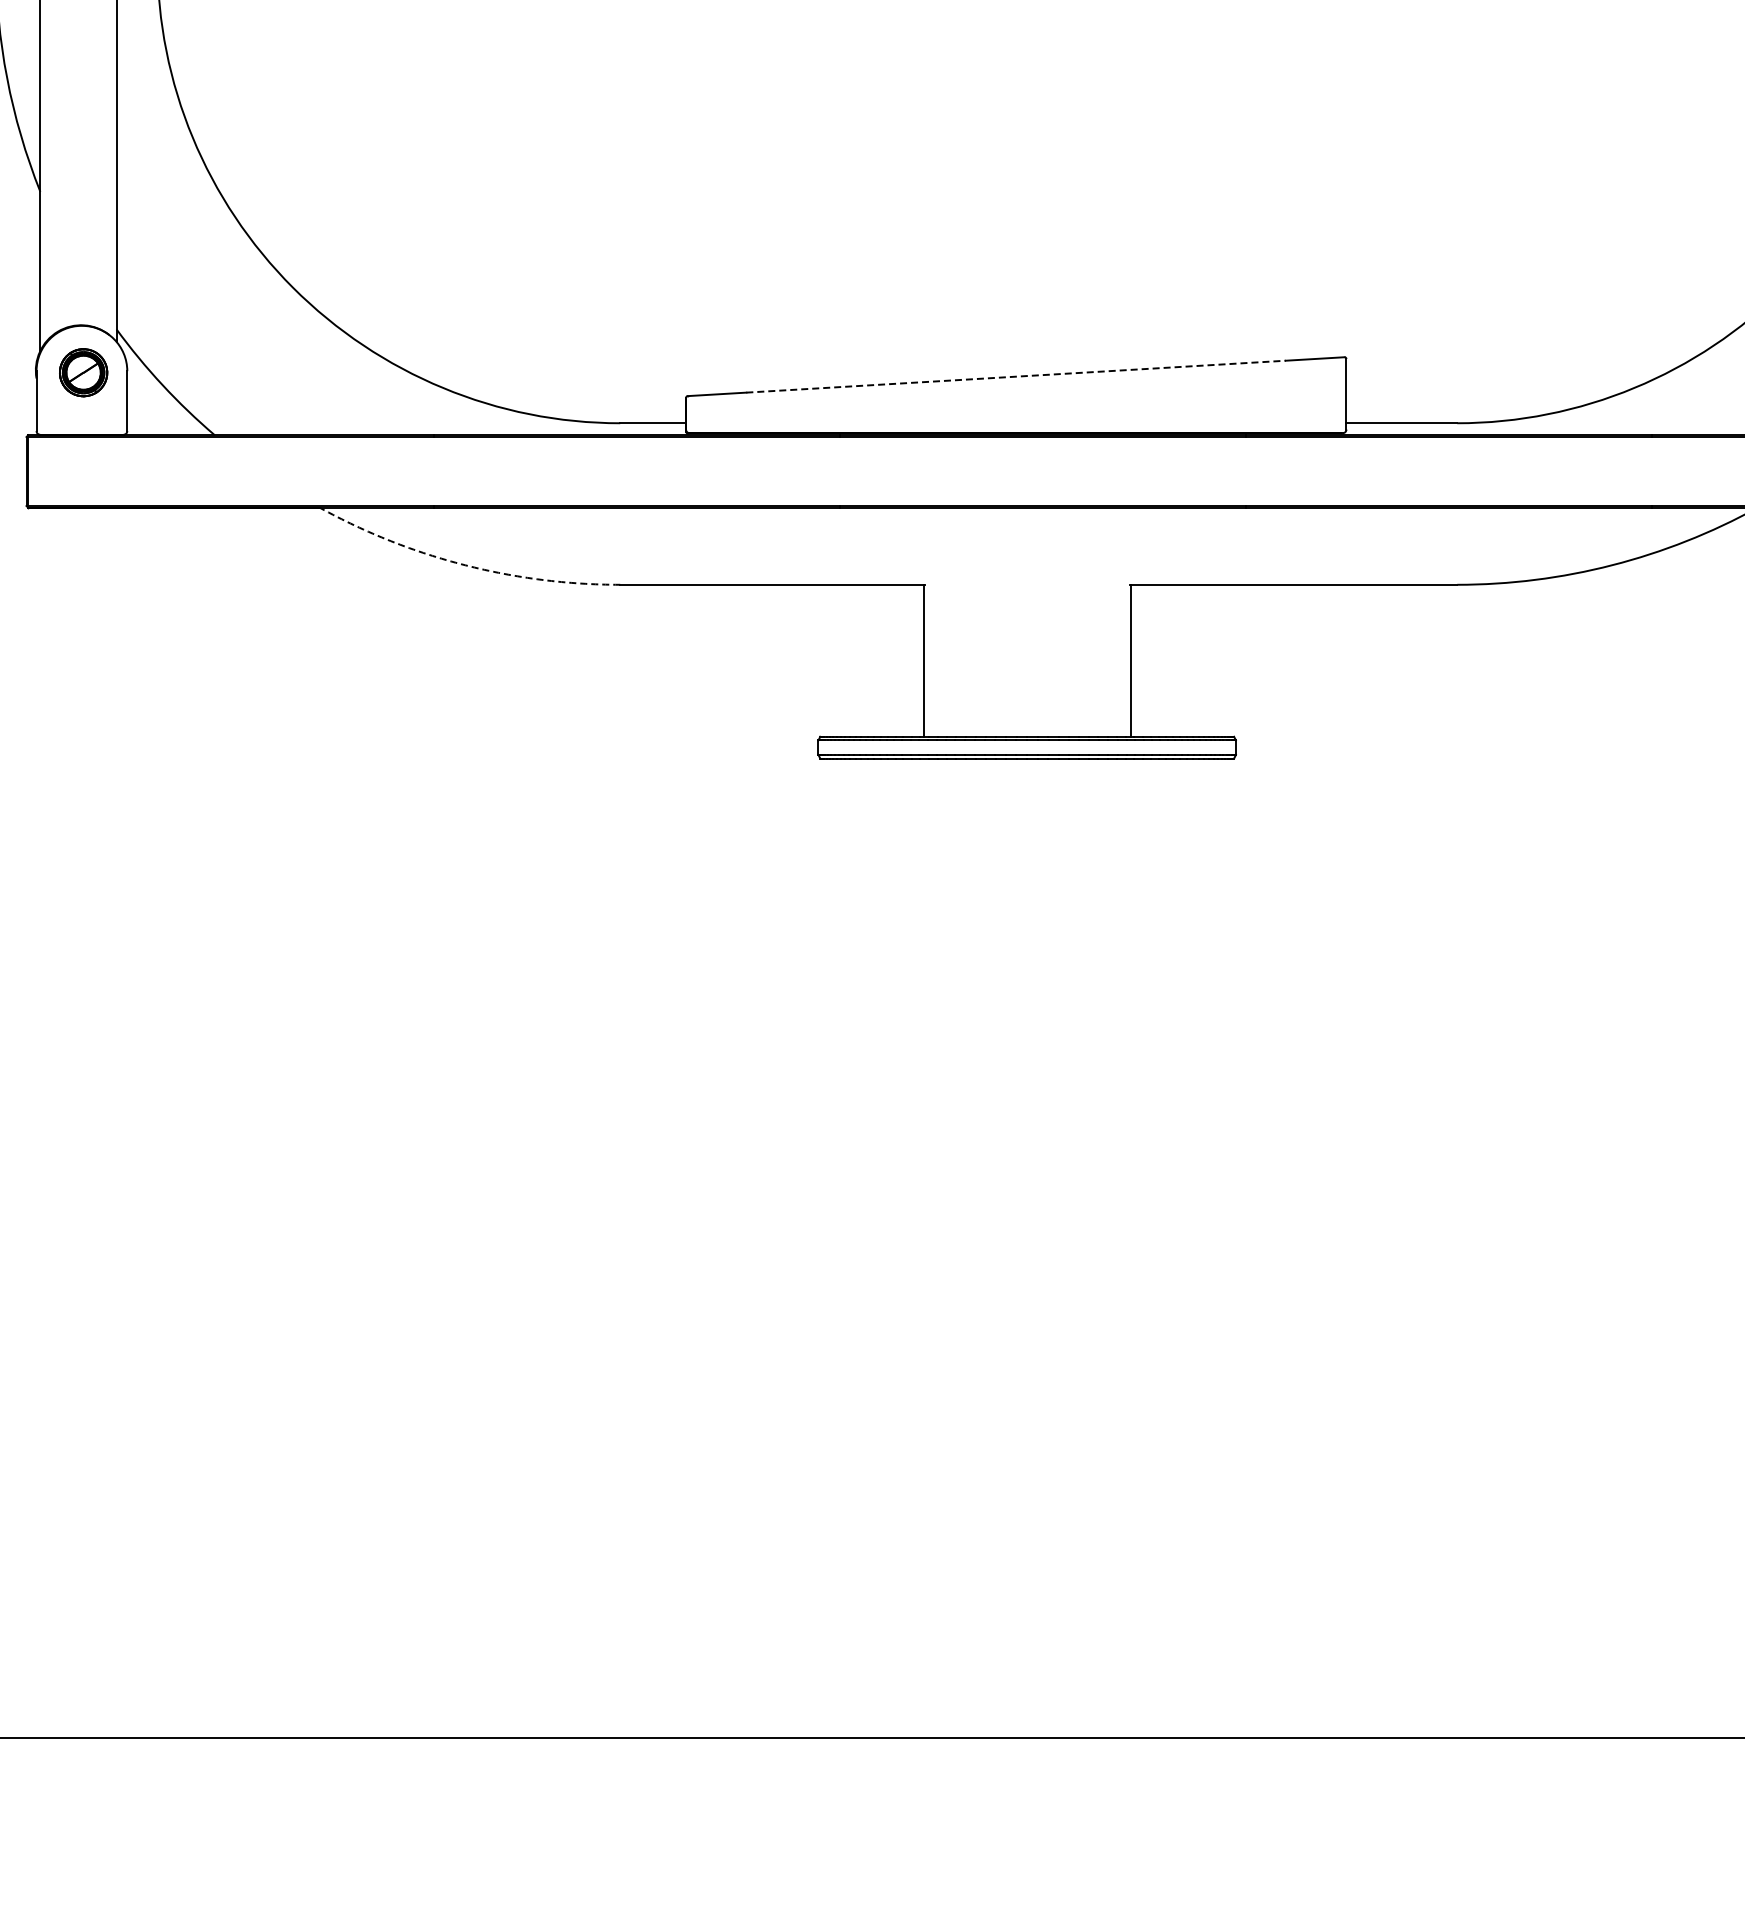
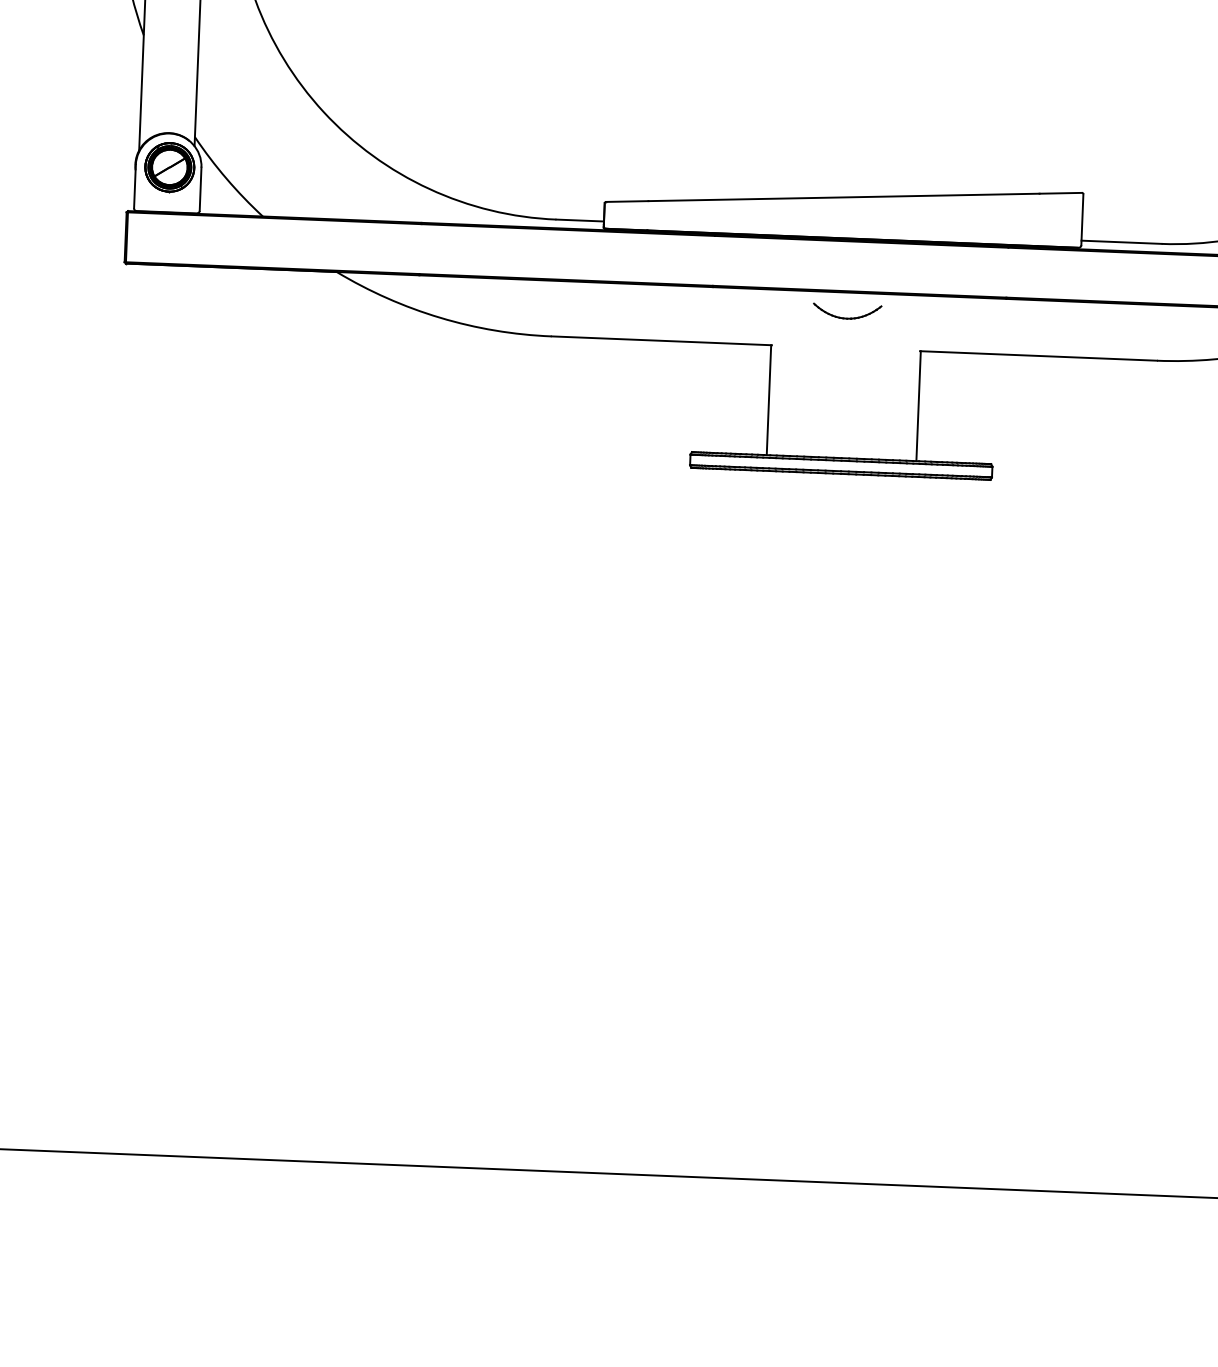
part: (83, 372) -> (169, 167), size x1.43
line: (1016, 376) -> (844, 197), dashed -> solid
part: (1023, 542) -> (844, 317), added
arc: (465, 565) -> (440, 317), dashed -> solid

